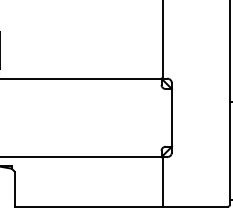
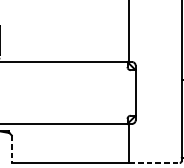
line: (14, 189) -> (11, 149), solid -> dashed
line: (195, 206) -> (154, 162), solid -> dashed

